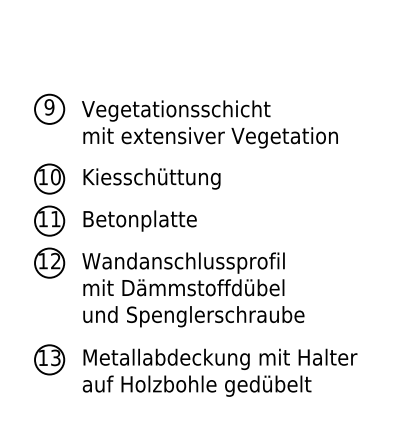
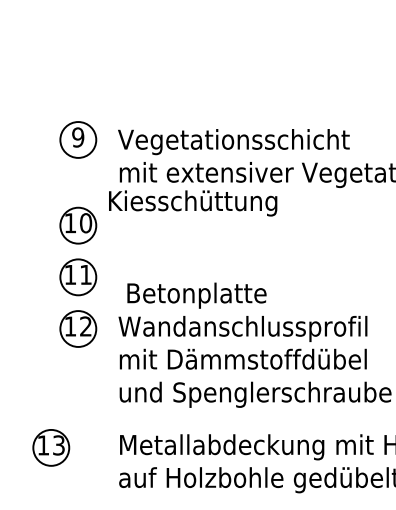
text: (151, 178) -> (192, 202), moved
text: (139, 220) -> (196, 295), moved
part: (49, 359) -> (51, 447), moved

